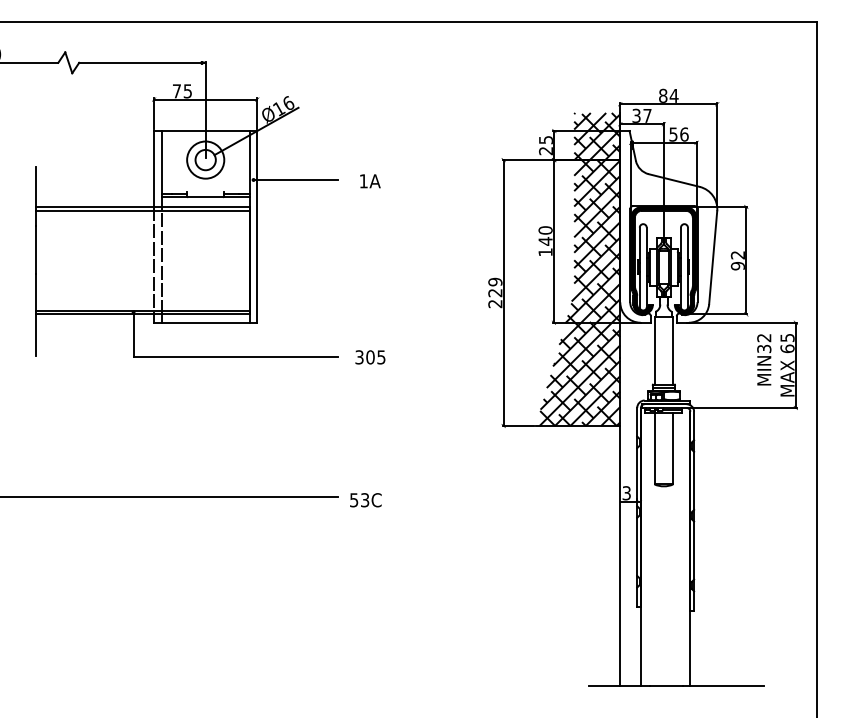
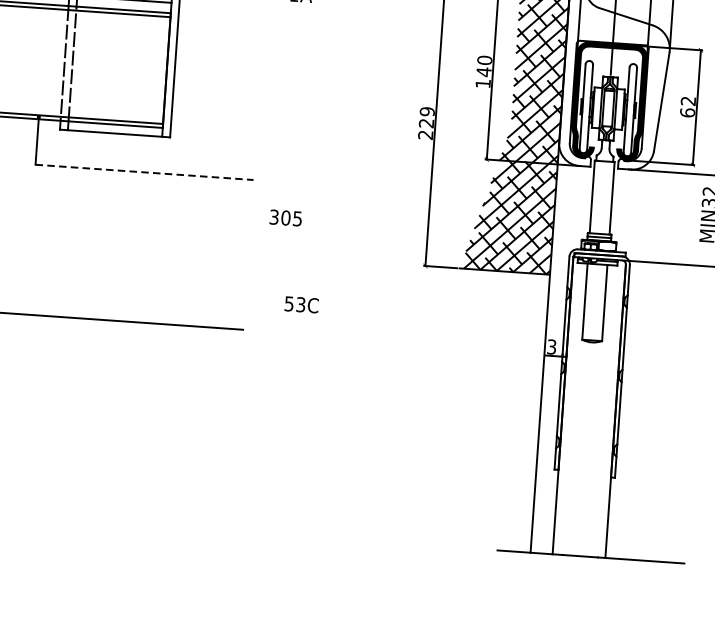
text: (737, 265) -> (687, 112), 92 -> 62
line: (236, 357) -> (145, 172), solid -> dashed
text: (370, 357) -> (285, 218), moved
text: (365, 500) -> (301, 305), moved

